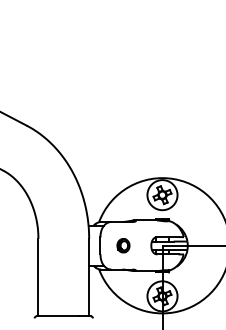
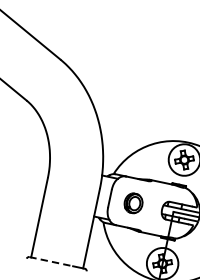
part: (123, 245) -> (133, 203), size x1.4
line: (58, 316) -> (51, 261), solid -> dashed

